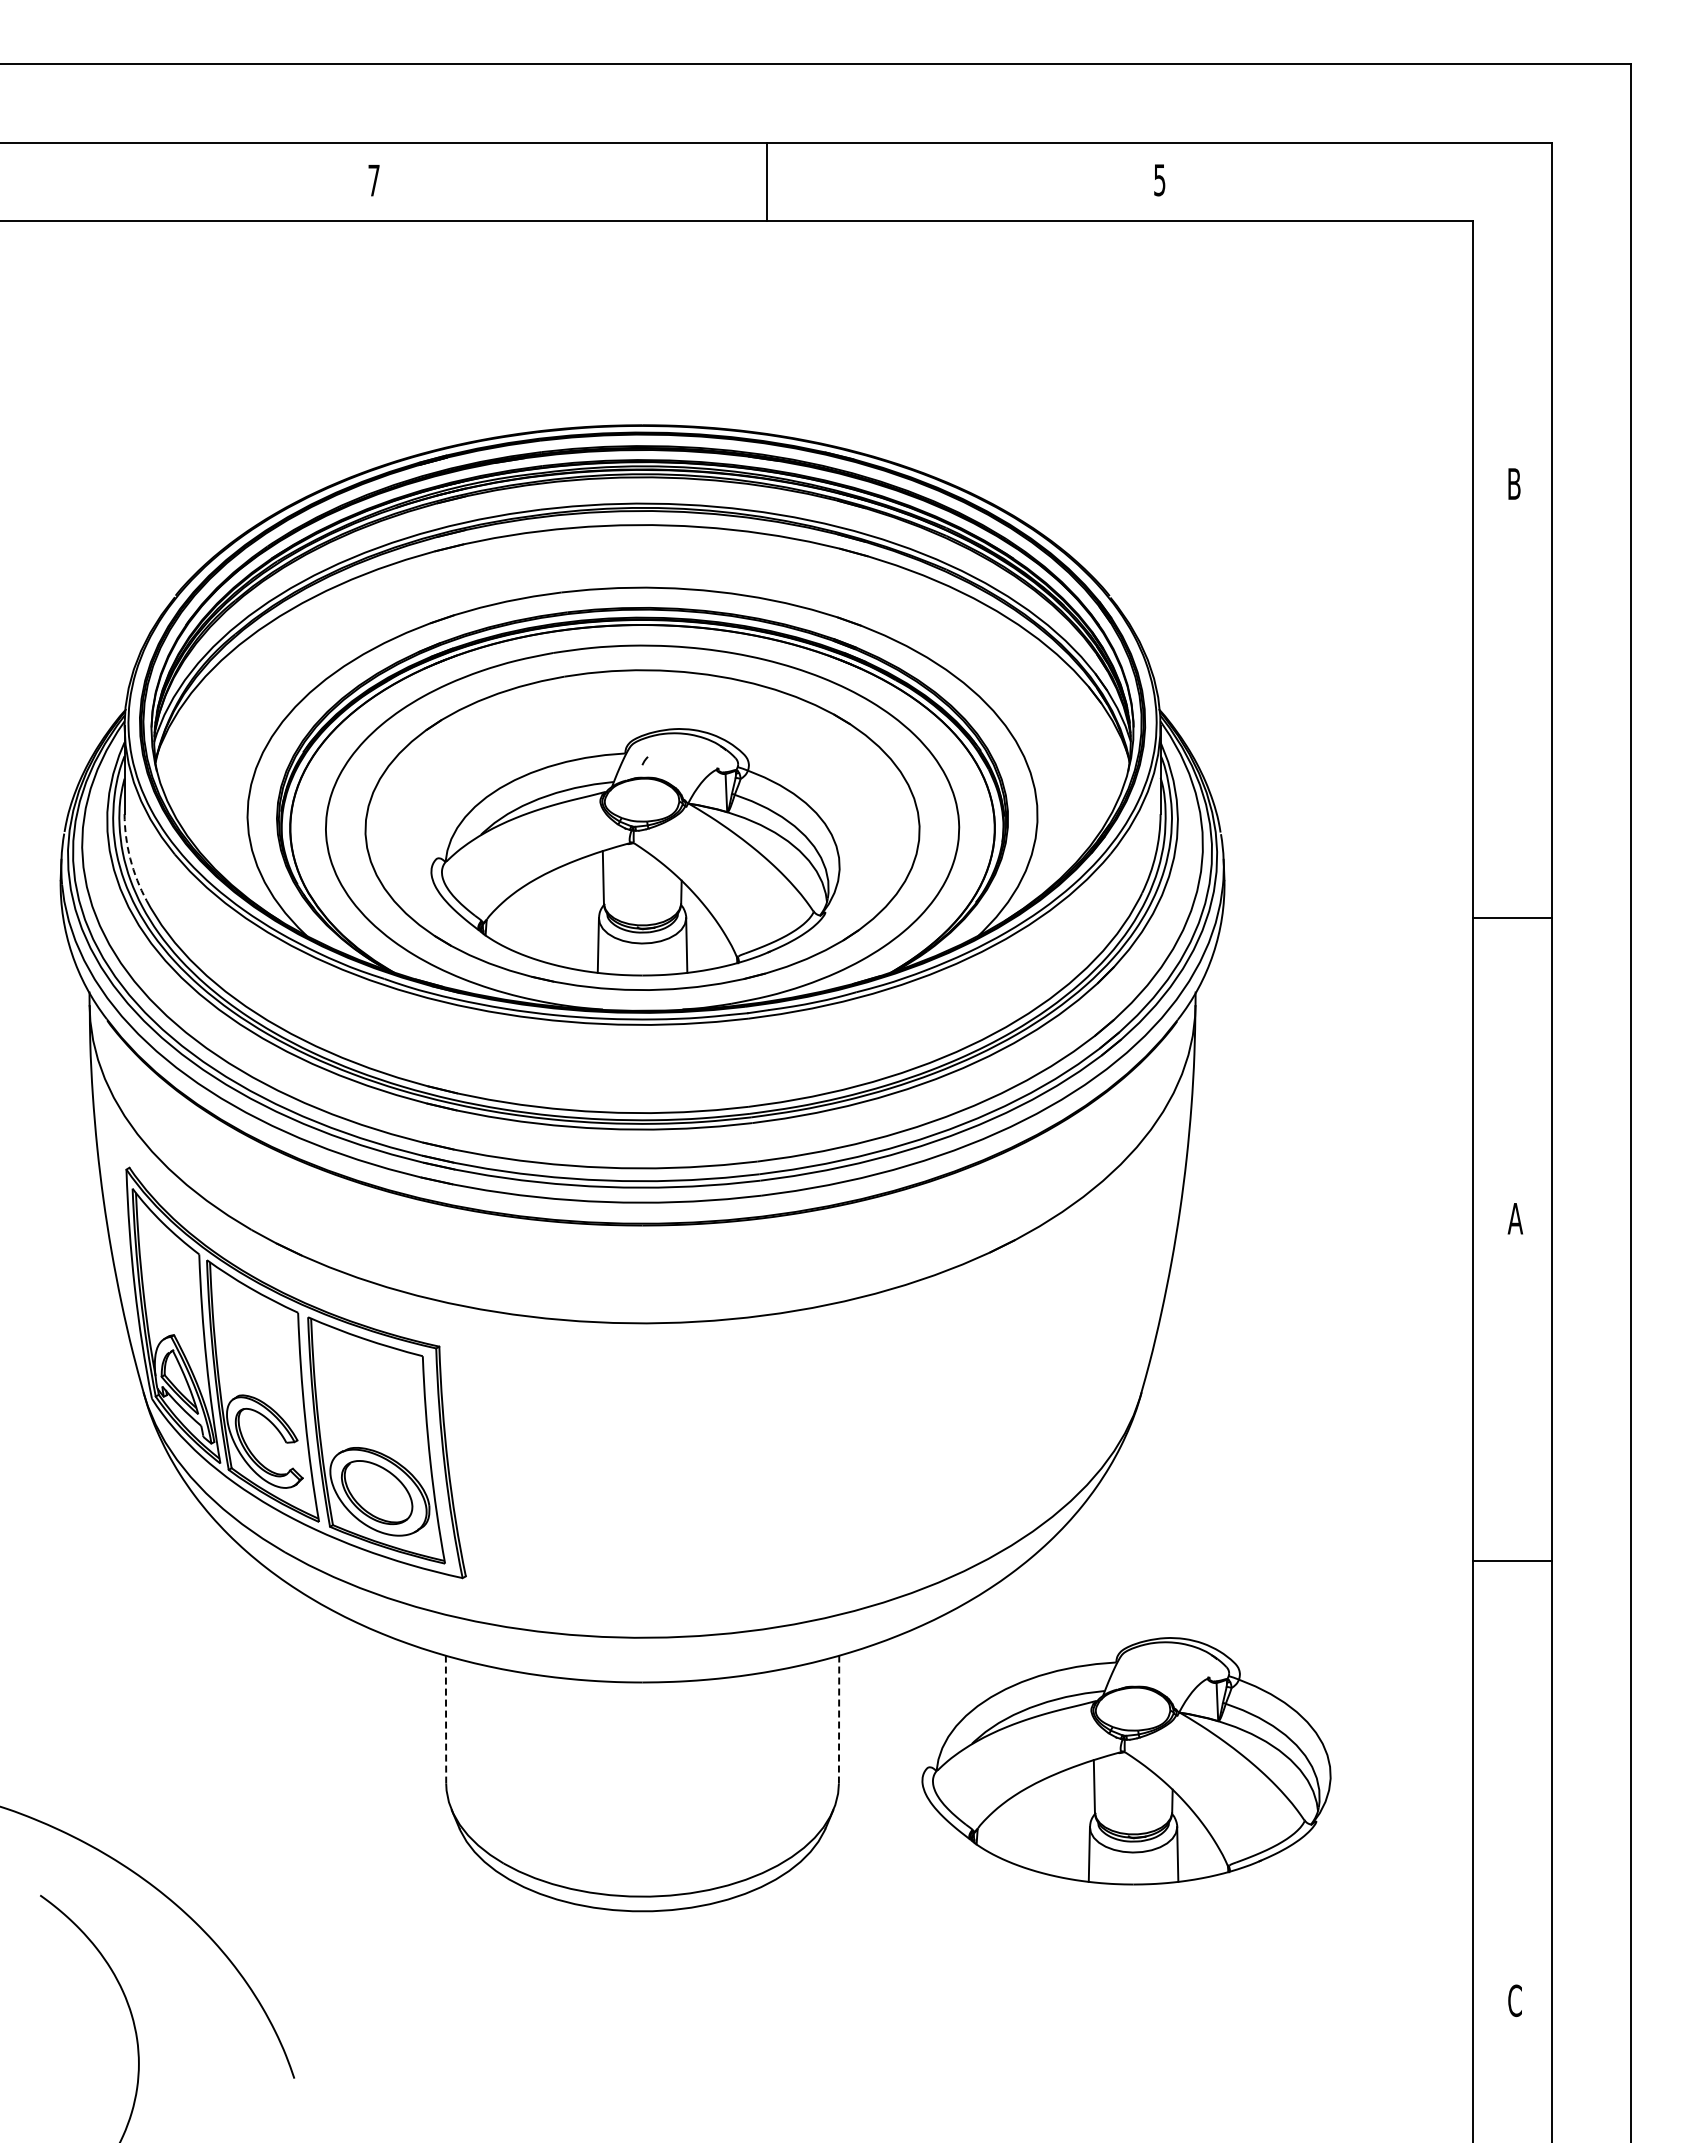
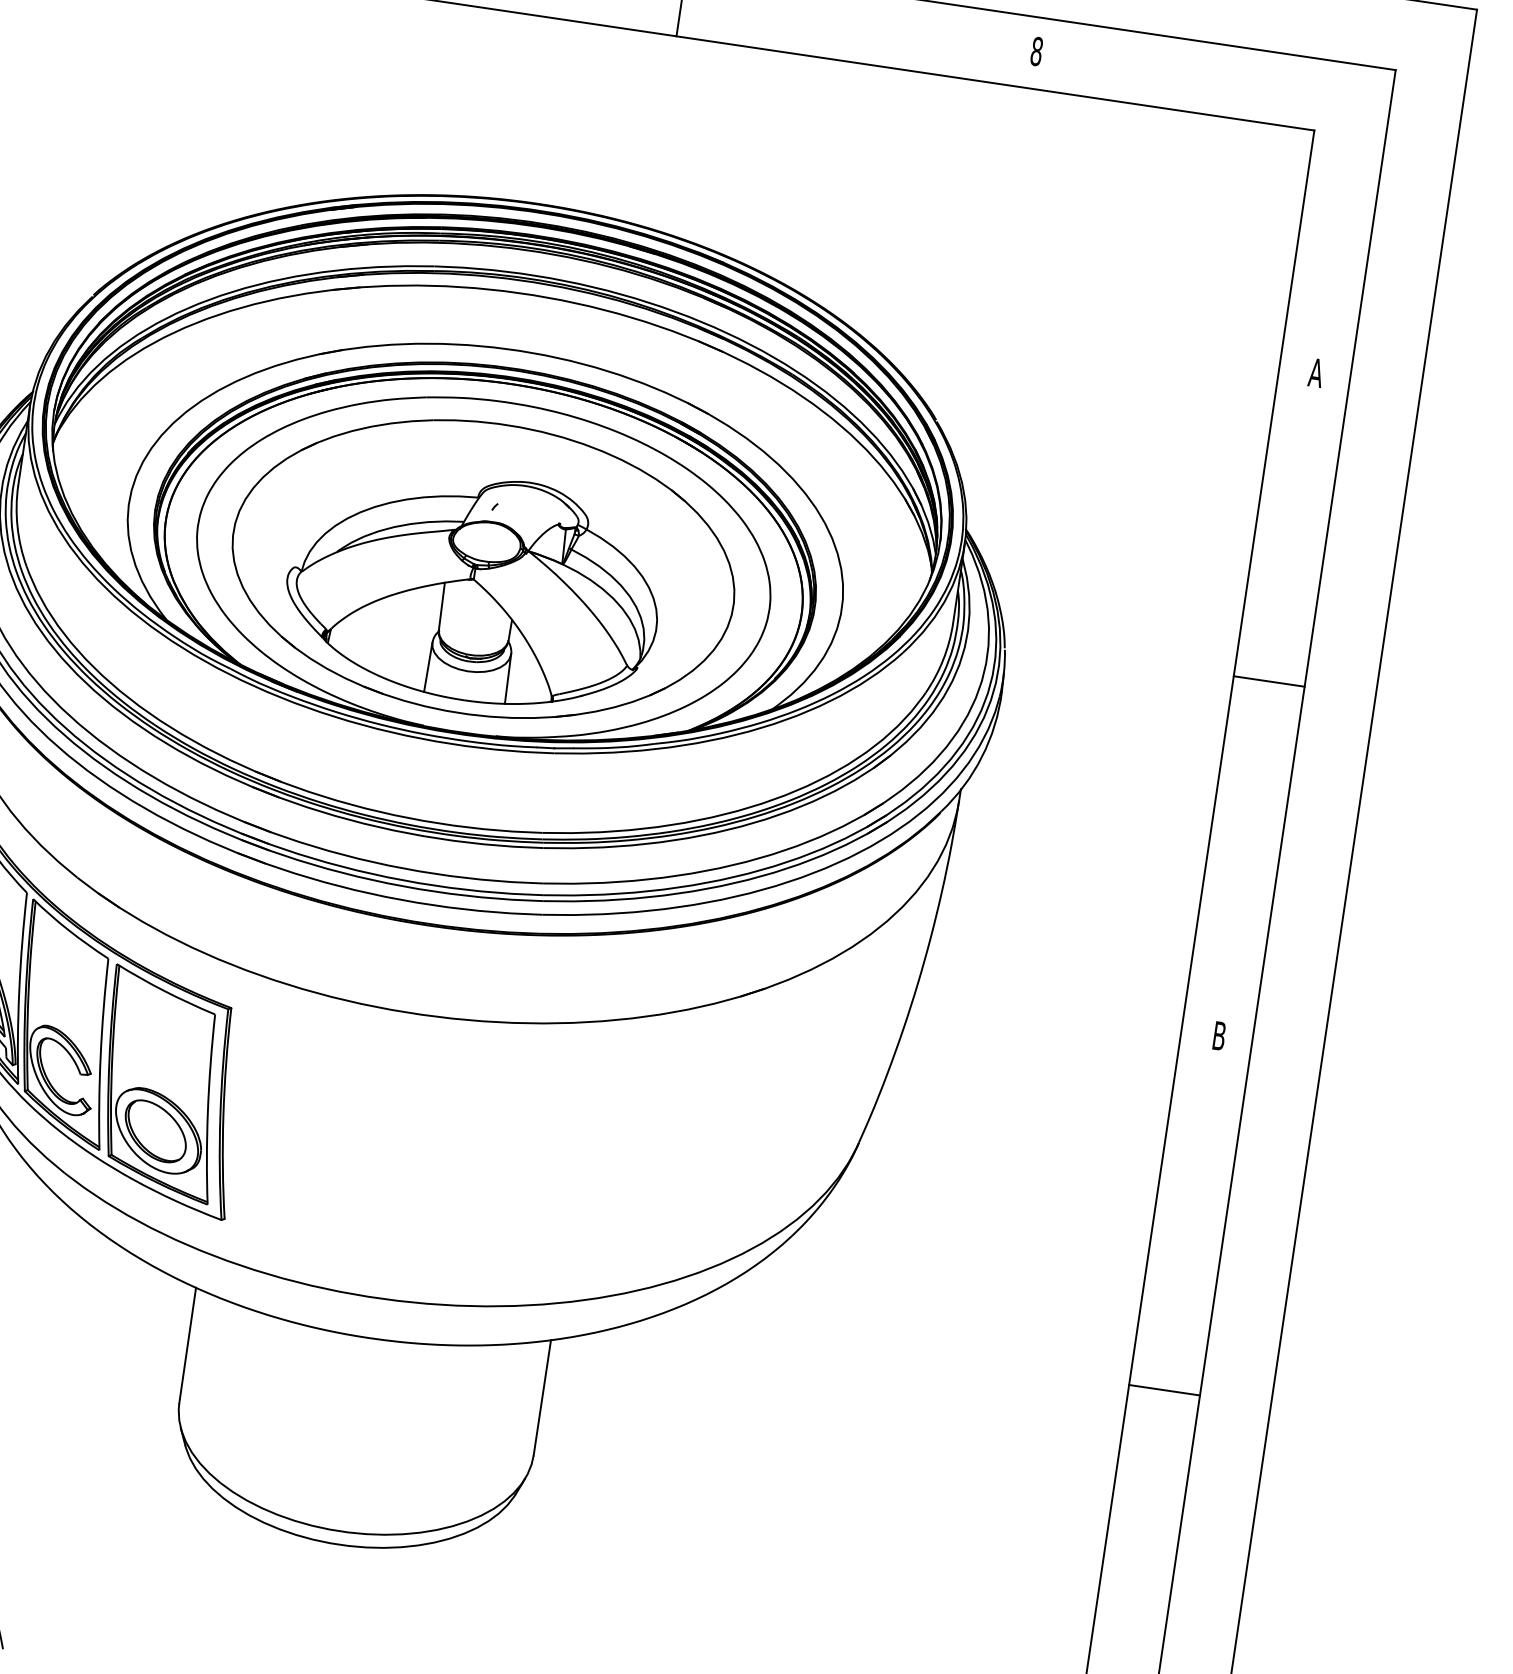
text: (1159, 180) -> (1036, 51), 5 -> 8
text: (1513, 483) -> (1315, 372), B -> A
arc: (130, 858) -> (17, 526), dashed -> solid
line: (1512, 918) -> (1268, 681), moved
text: (1515, 1218) -> (1219, 1035), A -> B
line: (1512, 1560) -> (1164, 1390), moved
line: (446, 1719) -> (188, 1345), dashed -> solid
line: (839, 1719) -> (542, 1397), dashed -> solid
part: (1126, 1761) -> (796, 1473), removed

